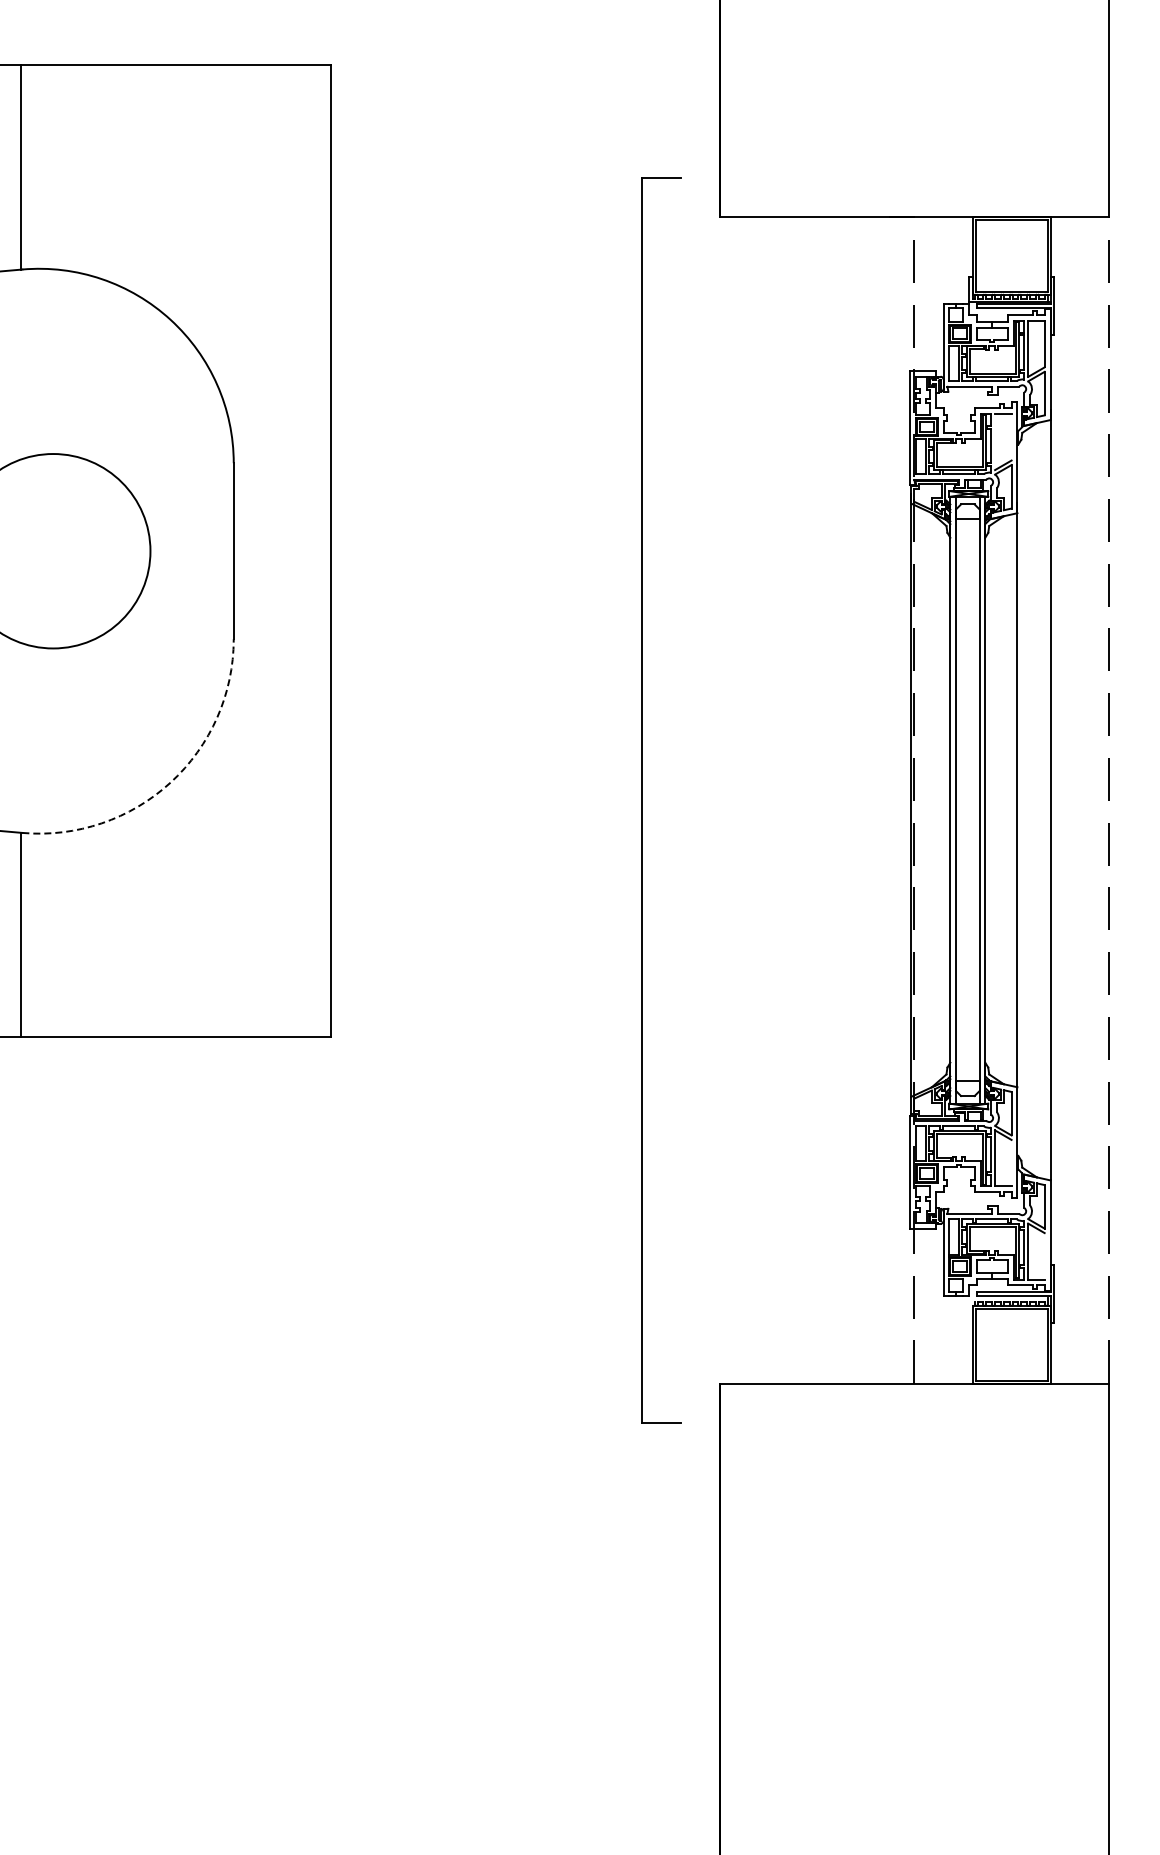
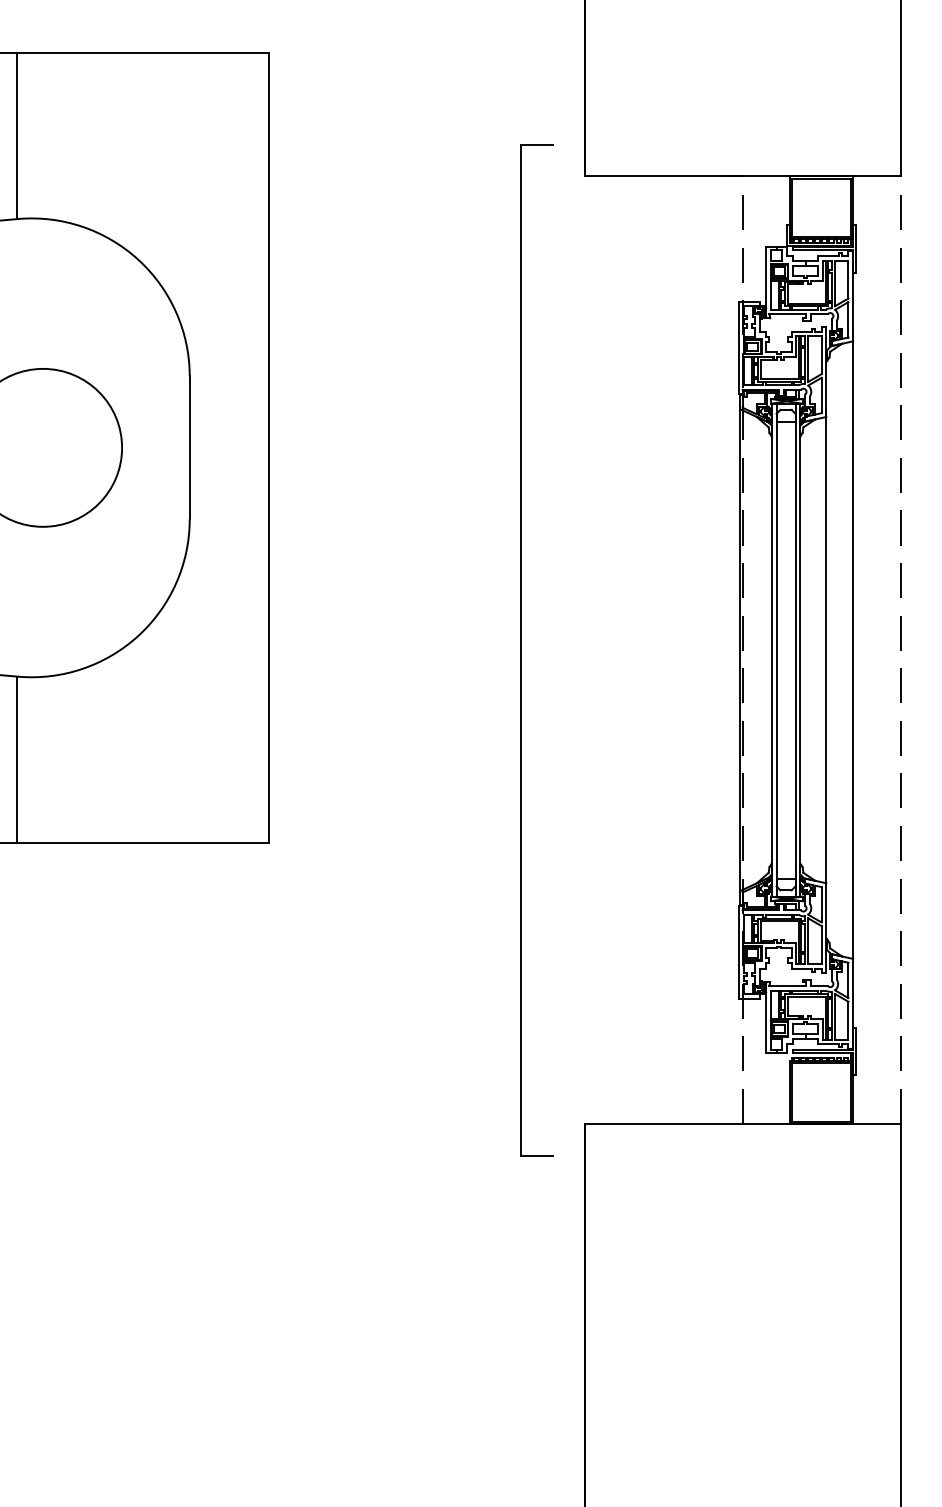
line: (1011, 437) -> (821, 355), added
line: (995, 442) -> (808, 359), added
arc: (170, 782) -> (138, 635), dashed -> solid
line: (1011, 1162) -> (821, 944), added
line: (1044, 1256) -> (848, 1020), added

